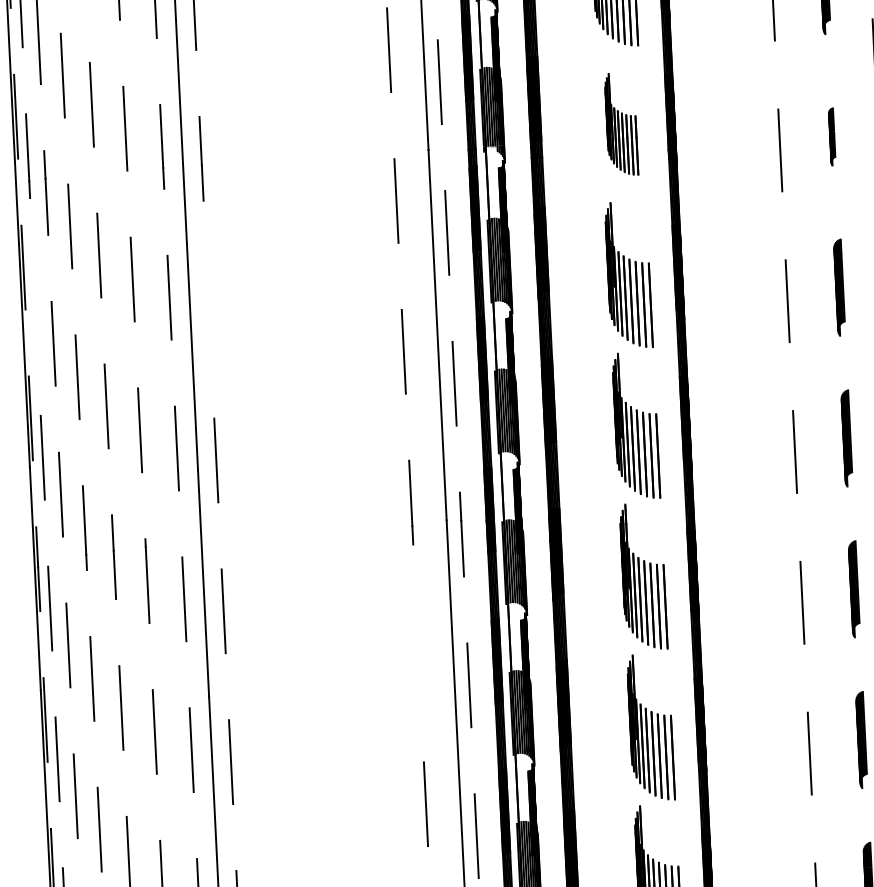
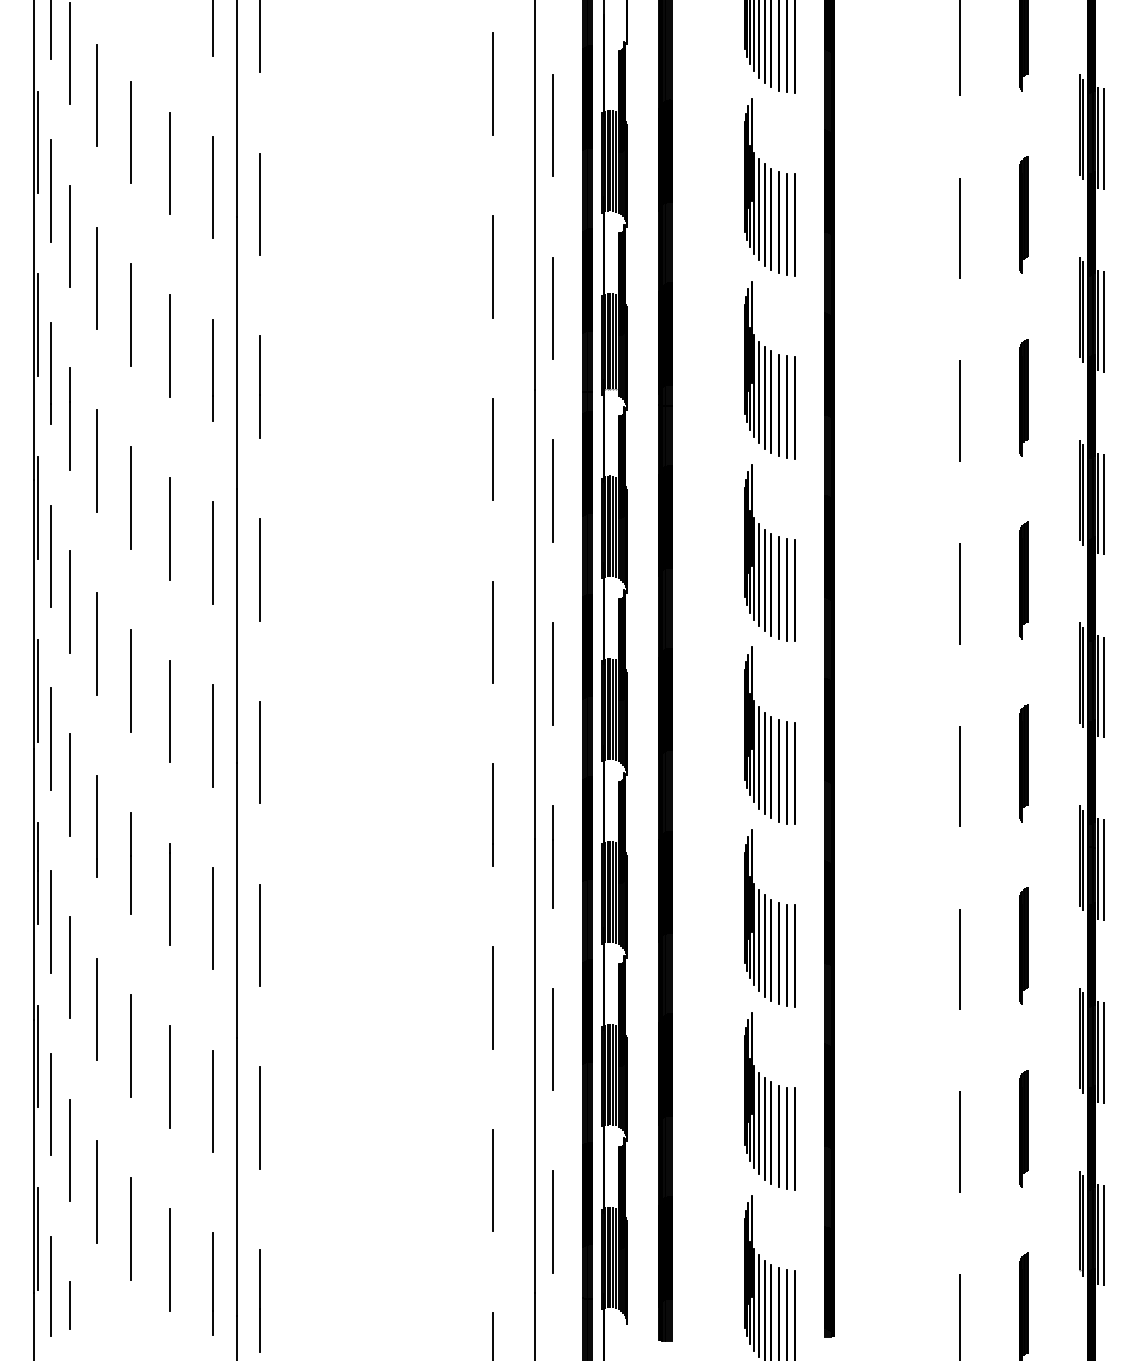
part: (621, 124) -> (769, 370), size x1.43
part: (831, 136) -> (1023, 397), size x1.67
line: (35, 307) -> (50, 556), added
line: (209, 309) -> (260, 569), added
line: (418, 653) -> (493, 997), added

